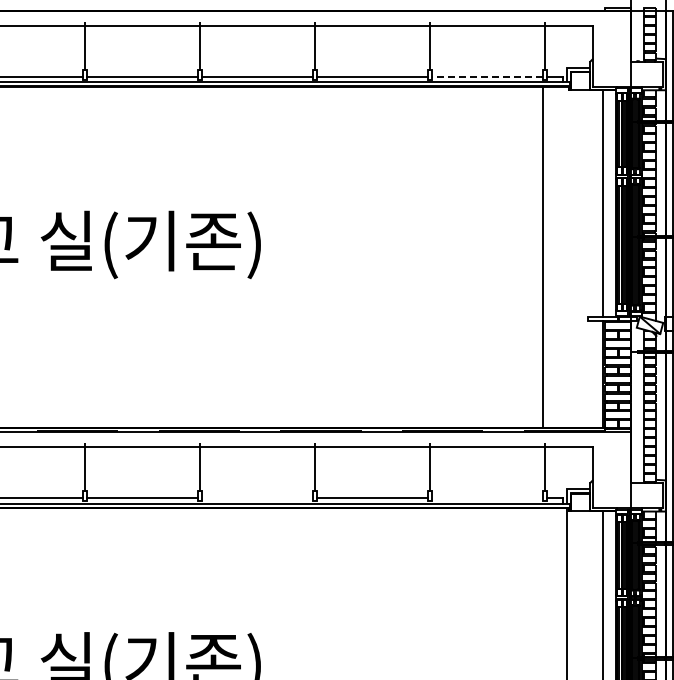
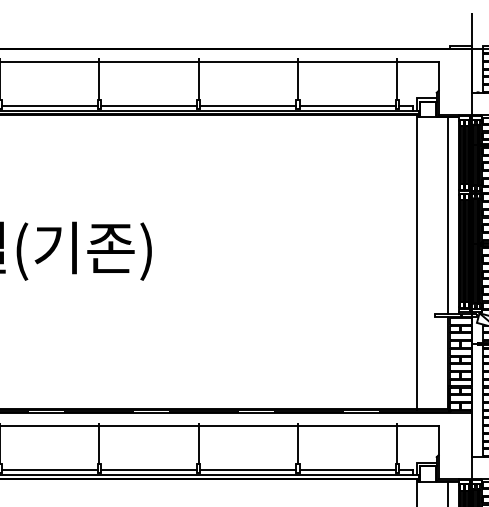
line: (487, 76) -> (347, 105), dashed -> solid
line: (543, 257) -> (417, 262), moved
line: (257, 498) -> (148, 470), added
line: (486, 498) -> (346, 470), added

